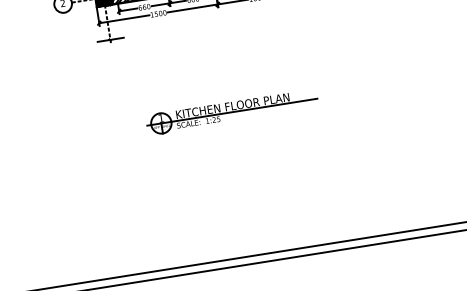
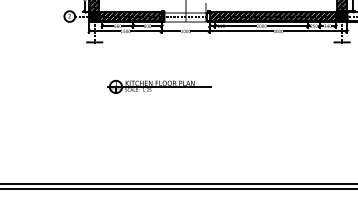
part: (232, 111) -> (159, 86), moved

